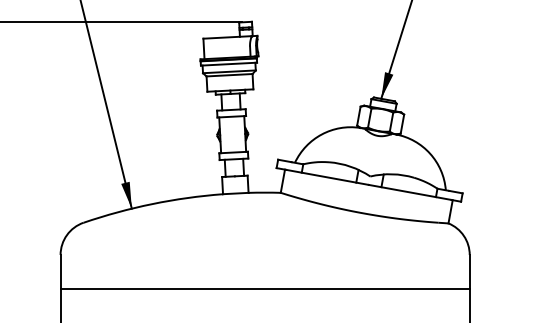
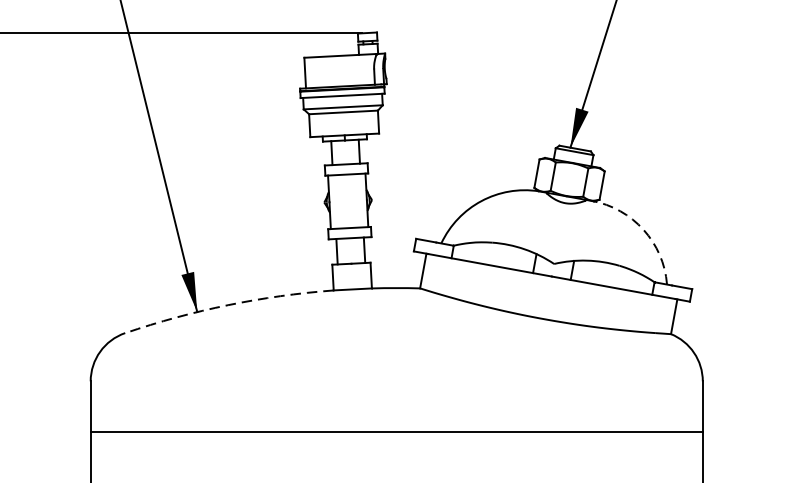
arc: (430, 153) -> (644, 229), solid -> dashed
arc: (152, 204) -> (228, 305), solid -> dashed

